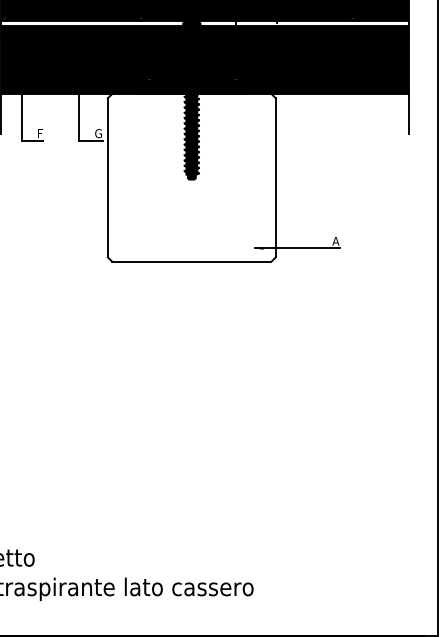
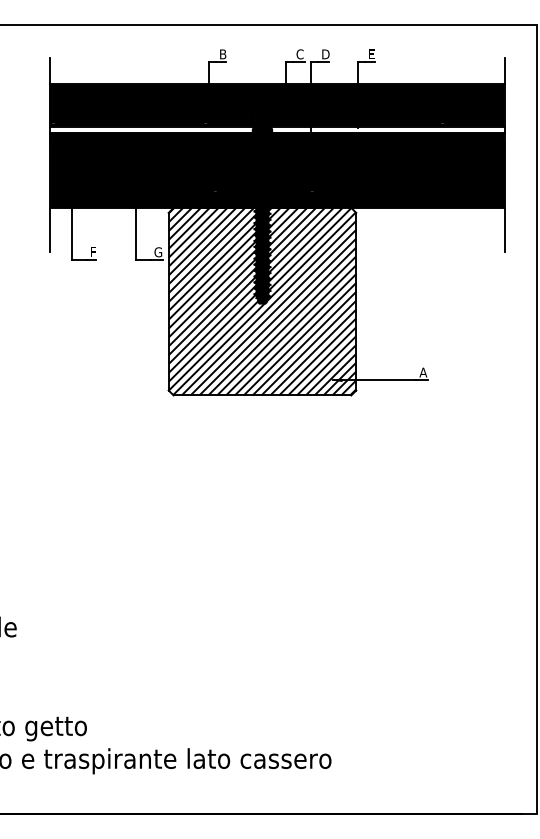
hatch: (191, 177) -> (262, 301), added

